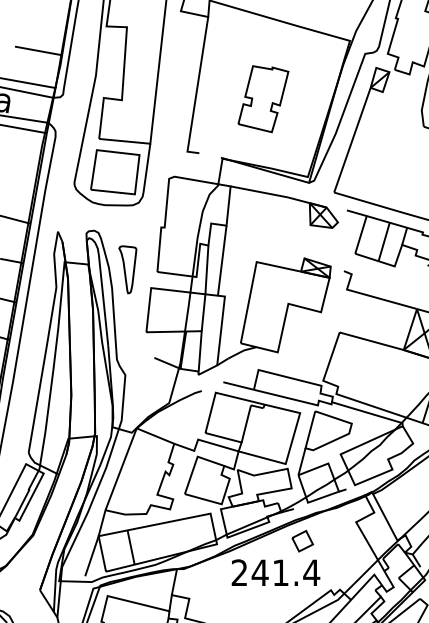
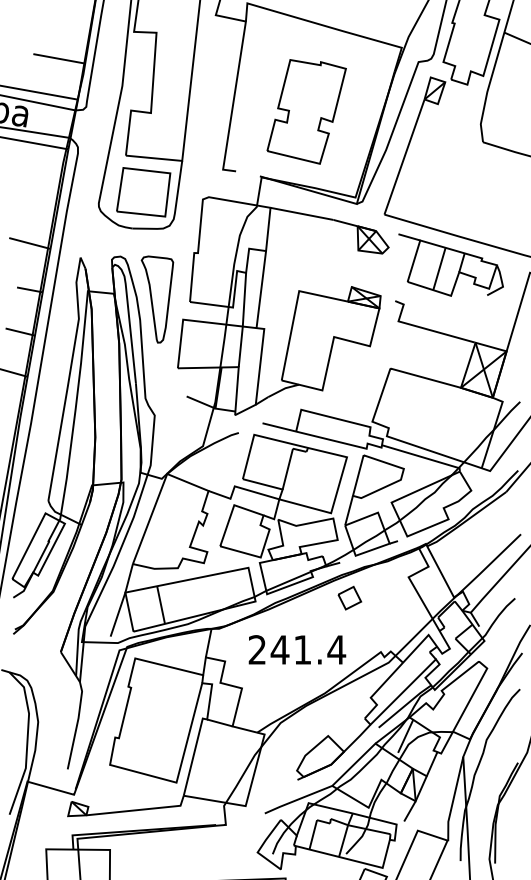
part: (263, 98) -> (306, 111), size x1.43
part: (127, 269) -> (157, 299), size x1.67
text: (276, 572) -> (297, 649), moved

